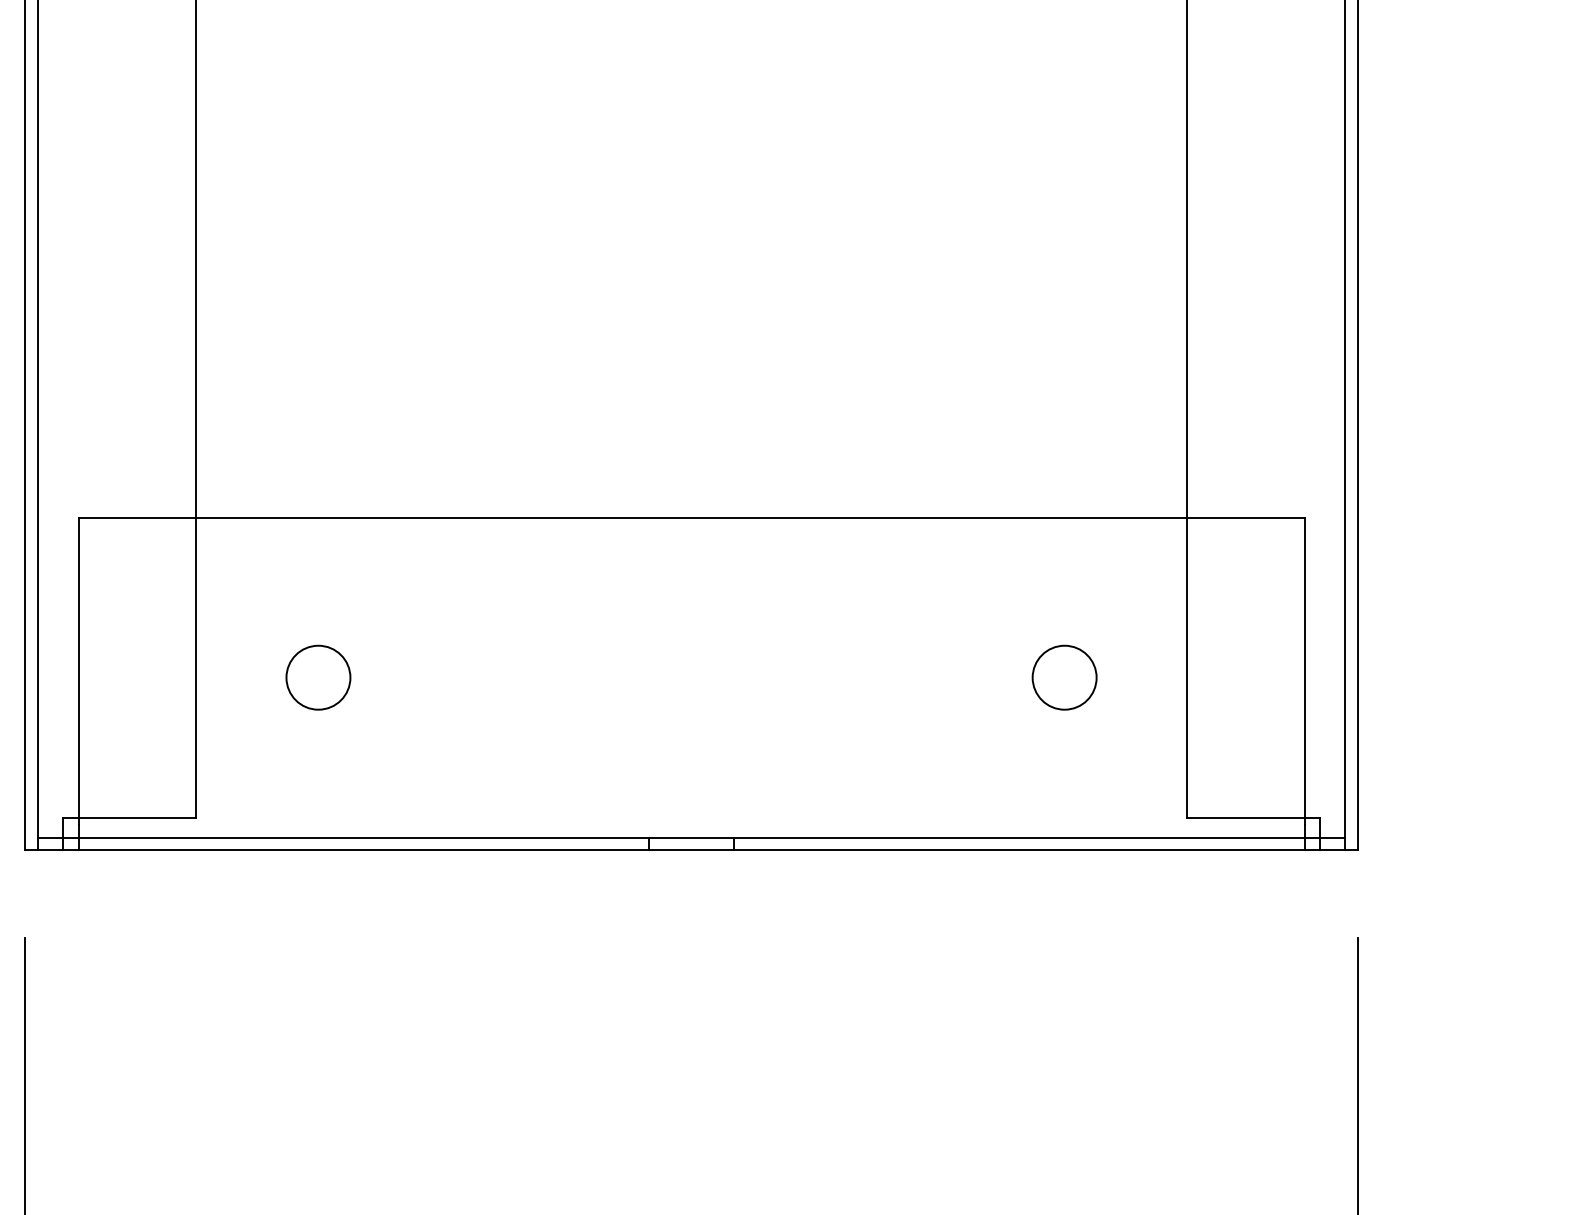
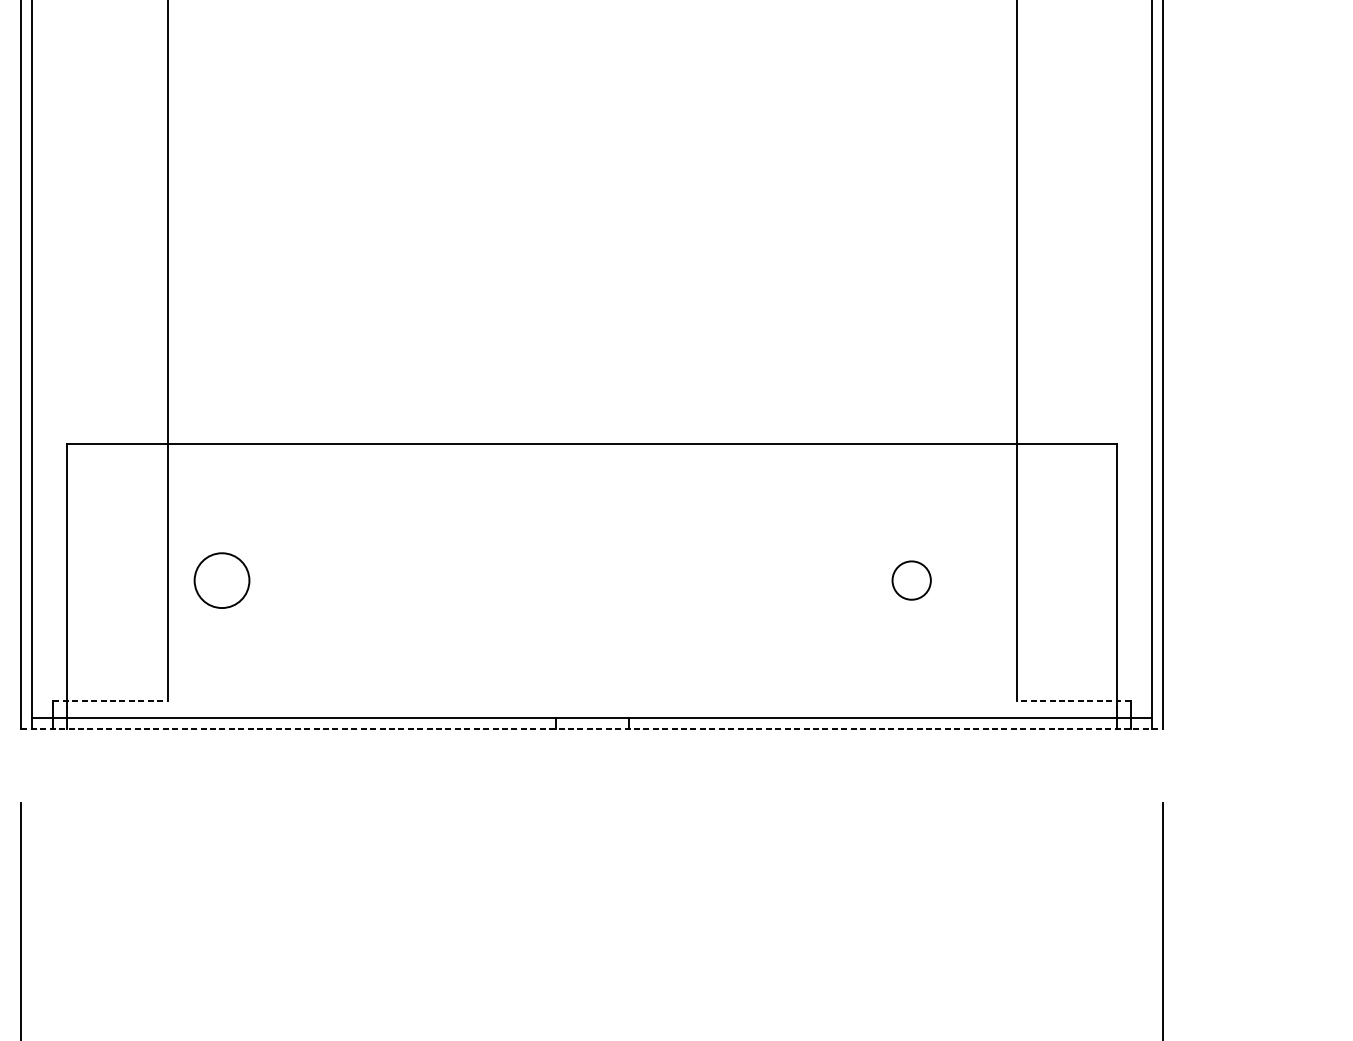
circle: (318, 677) -> (222, 580), moved
circle: (1064, 677) -> (911, 580), size x0.7
line: (129, 818) -> (110, 701), solid -> dashed
line: (1253, 818) -> (1073, 701), solid -> dashed
line: (692, 850) -> (592, 728), solid -> dashed

